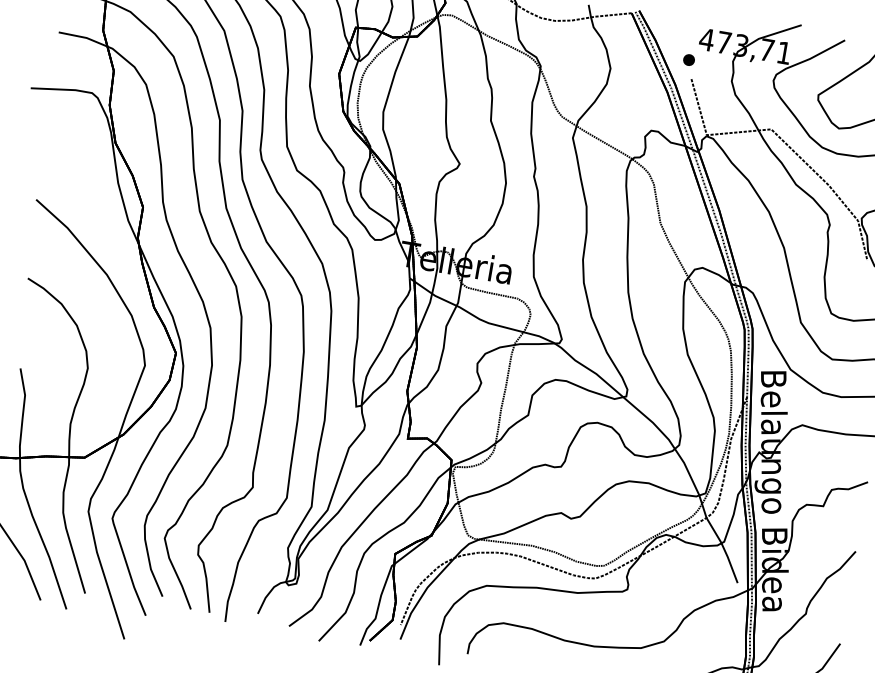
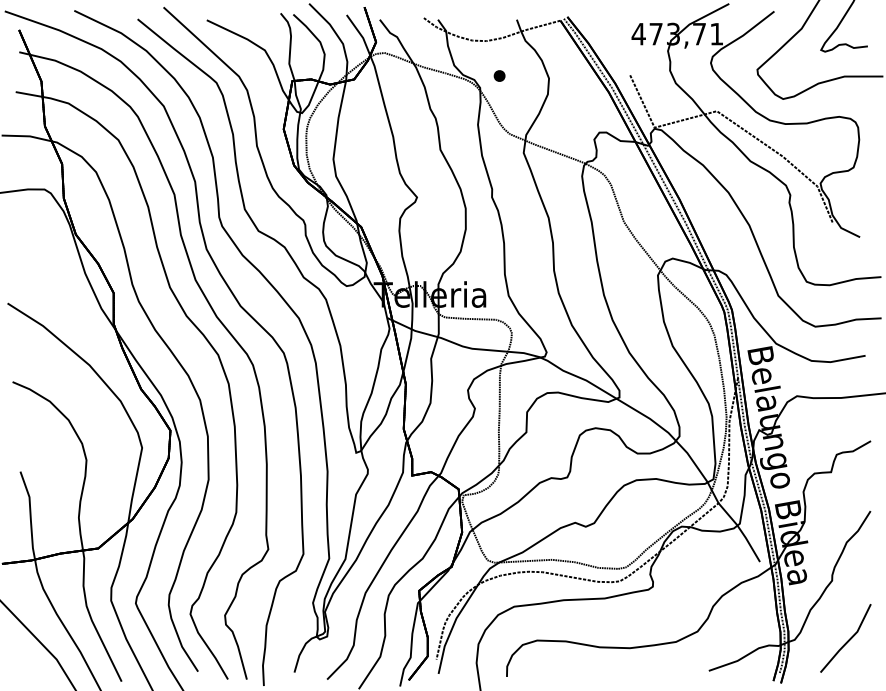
part: (689, 59) -> (499, 75), moved

